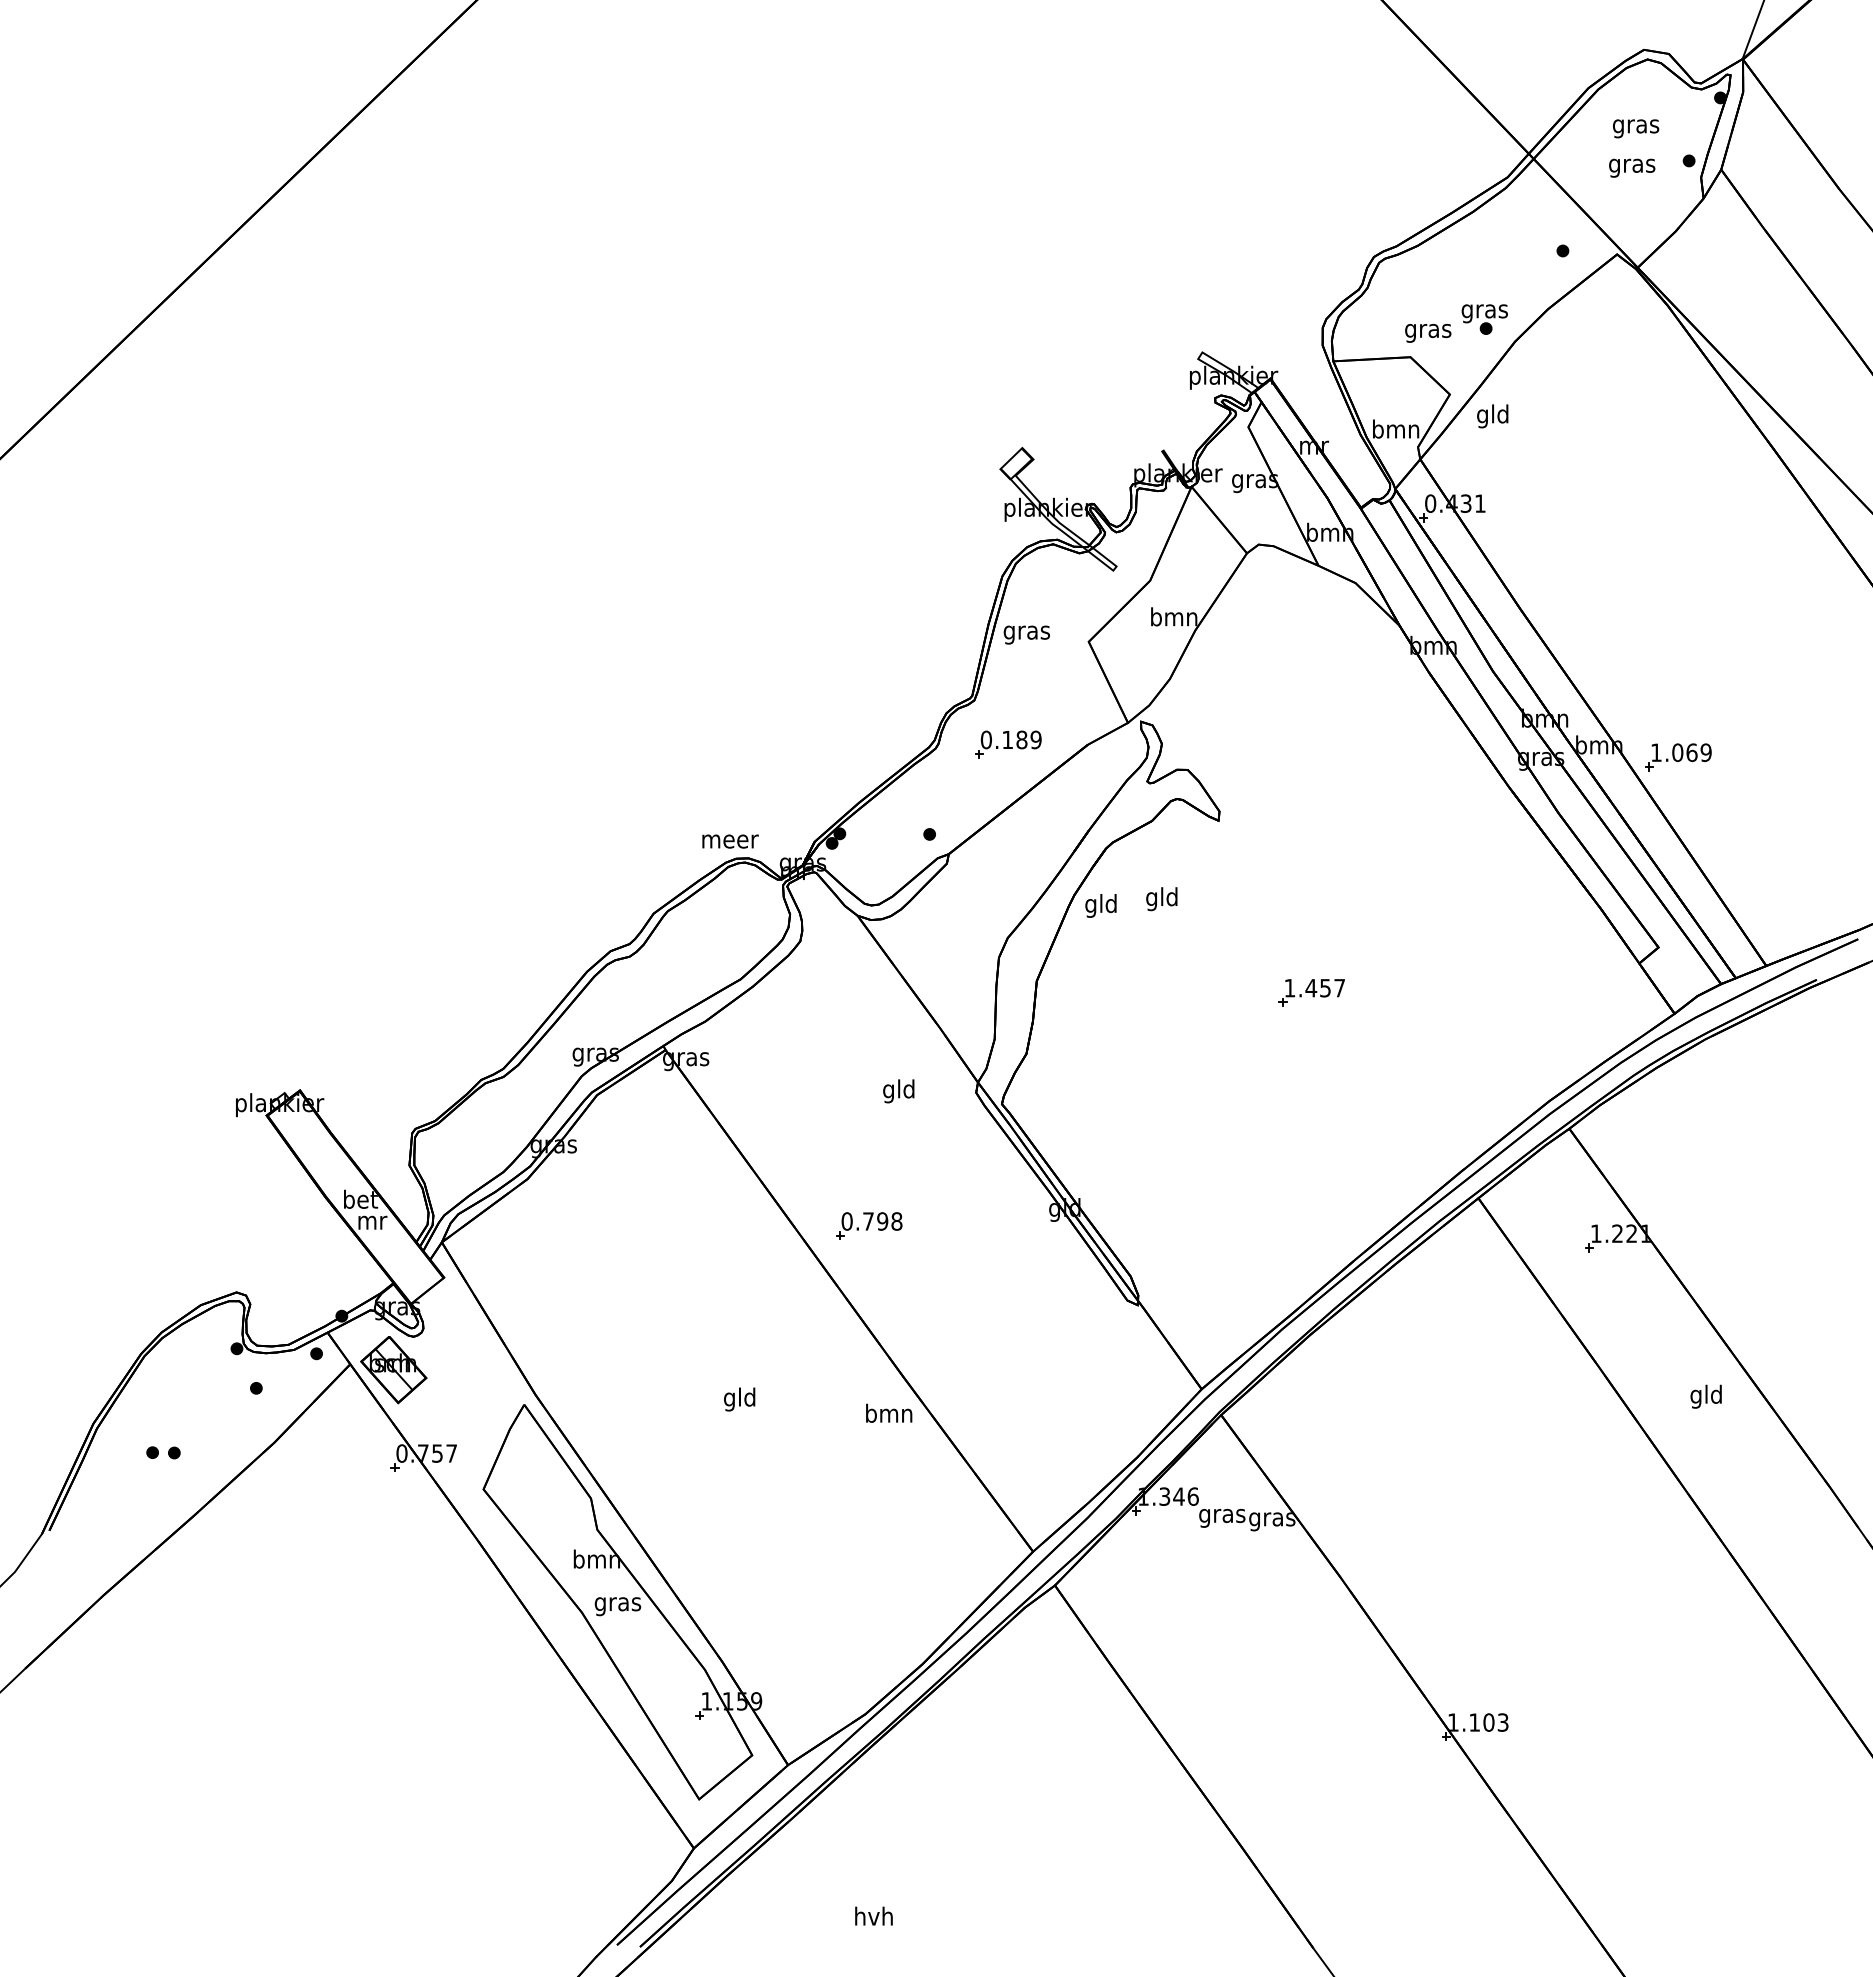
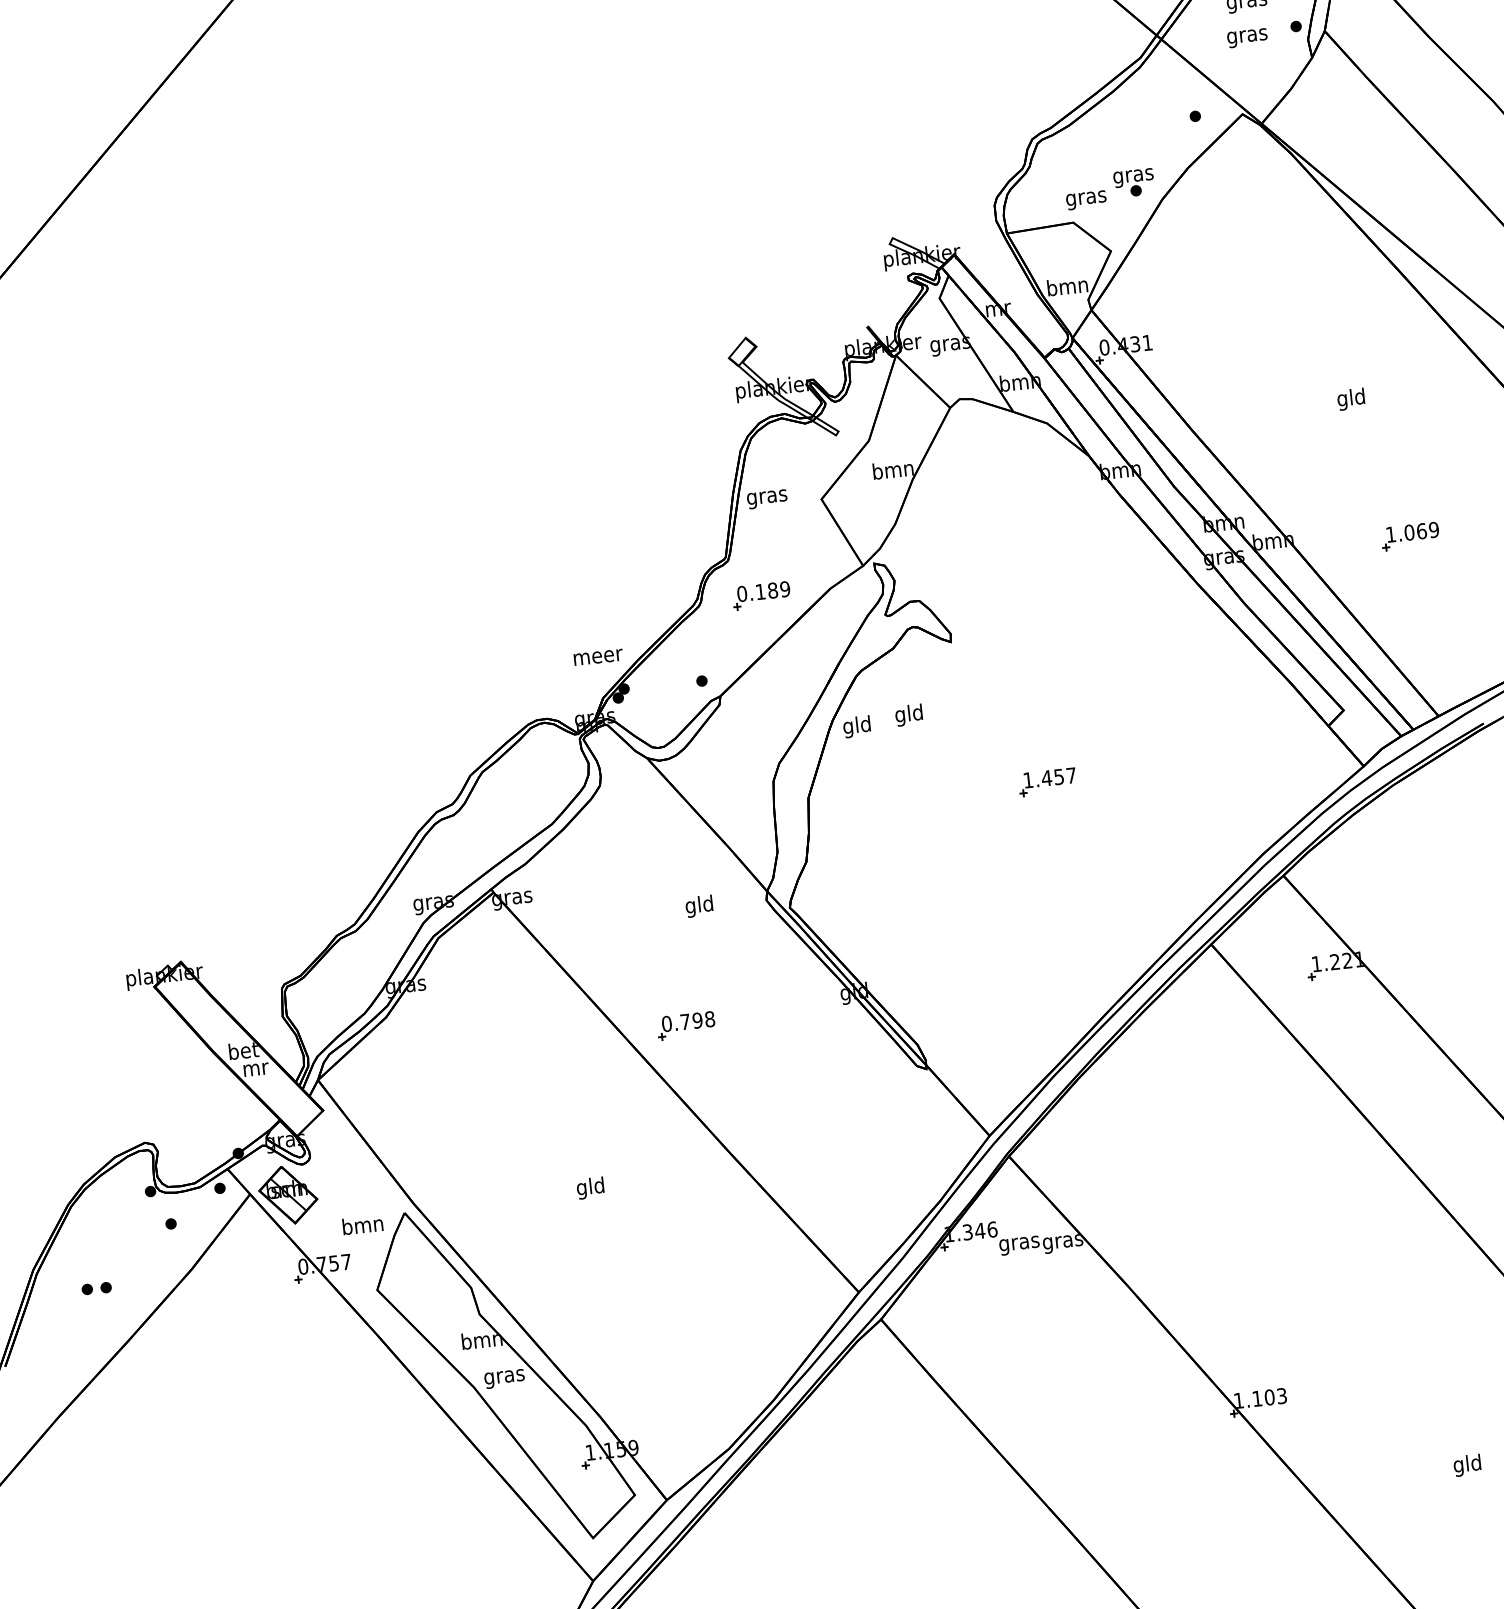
text: (1492, 416) -> (1350, 399), moved
part: (1678, 757) -> (1410, 536), moved
text: (730, 841) -> (598, 657), moved
text: (1705, 1396) -> (1466, 1465), moved
text: (889, 1412) -> (363, 1224), moved

